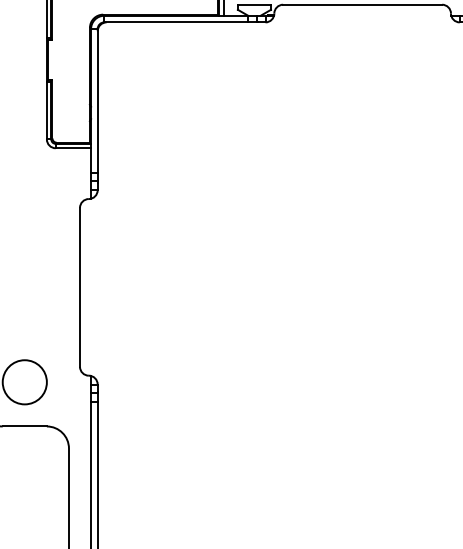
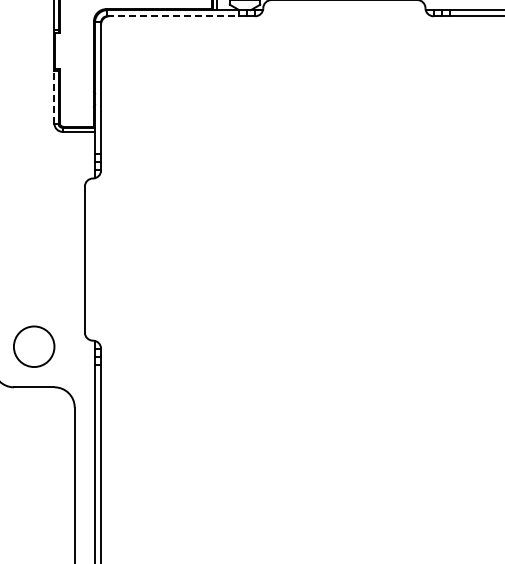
line: (176, 22) -> (173, 16), solid -> dashed
line: (46, 109) -> (54, 96), solid -> dashed

